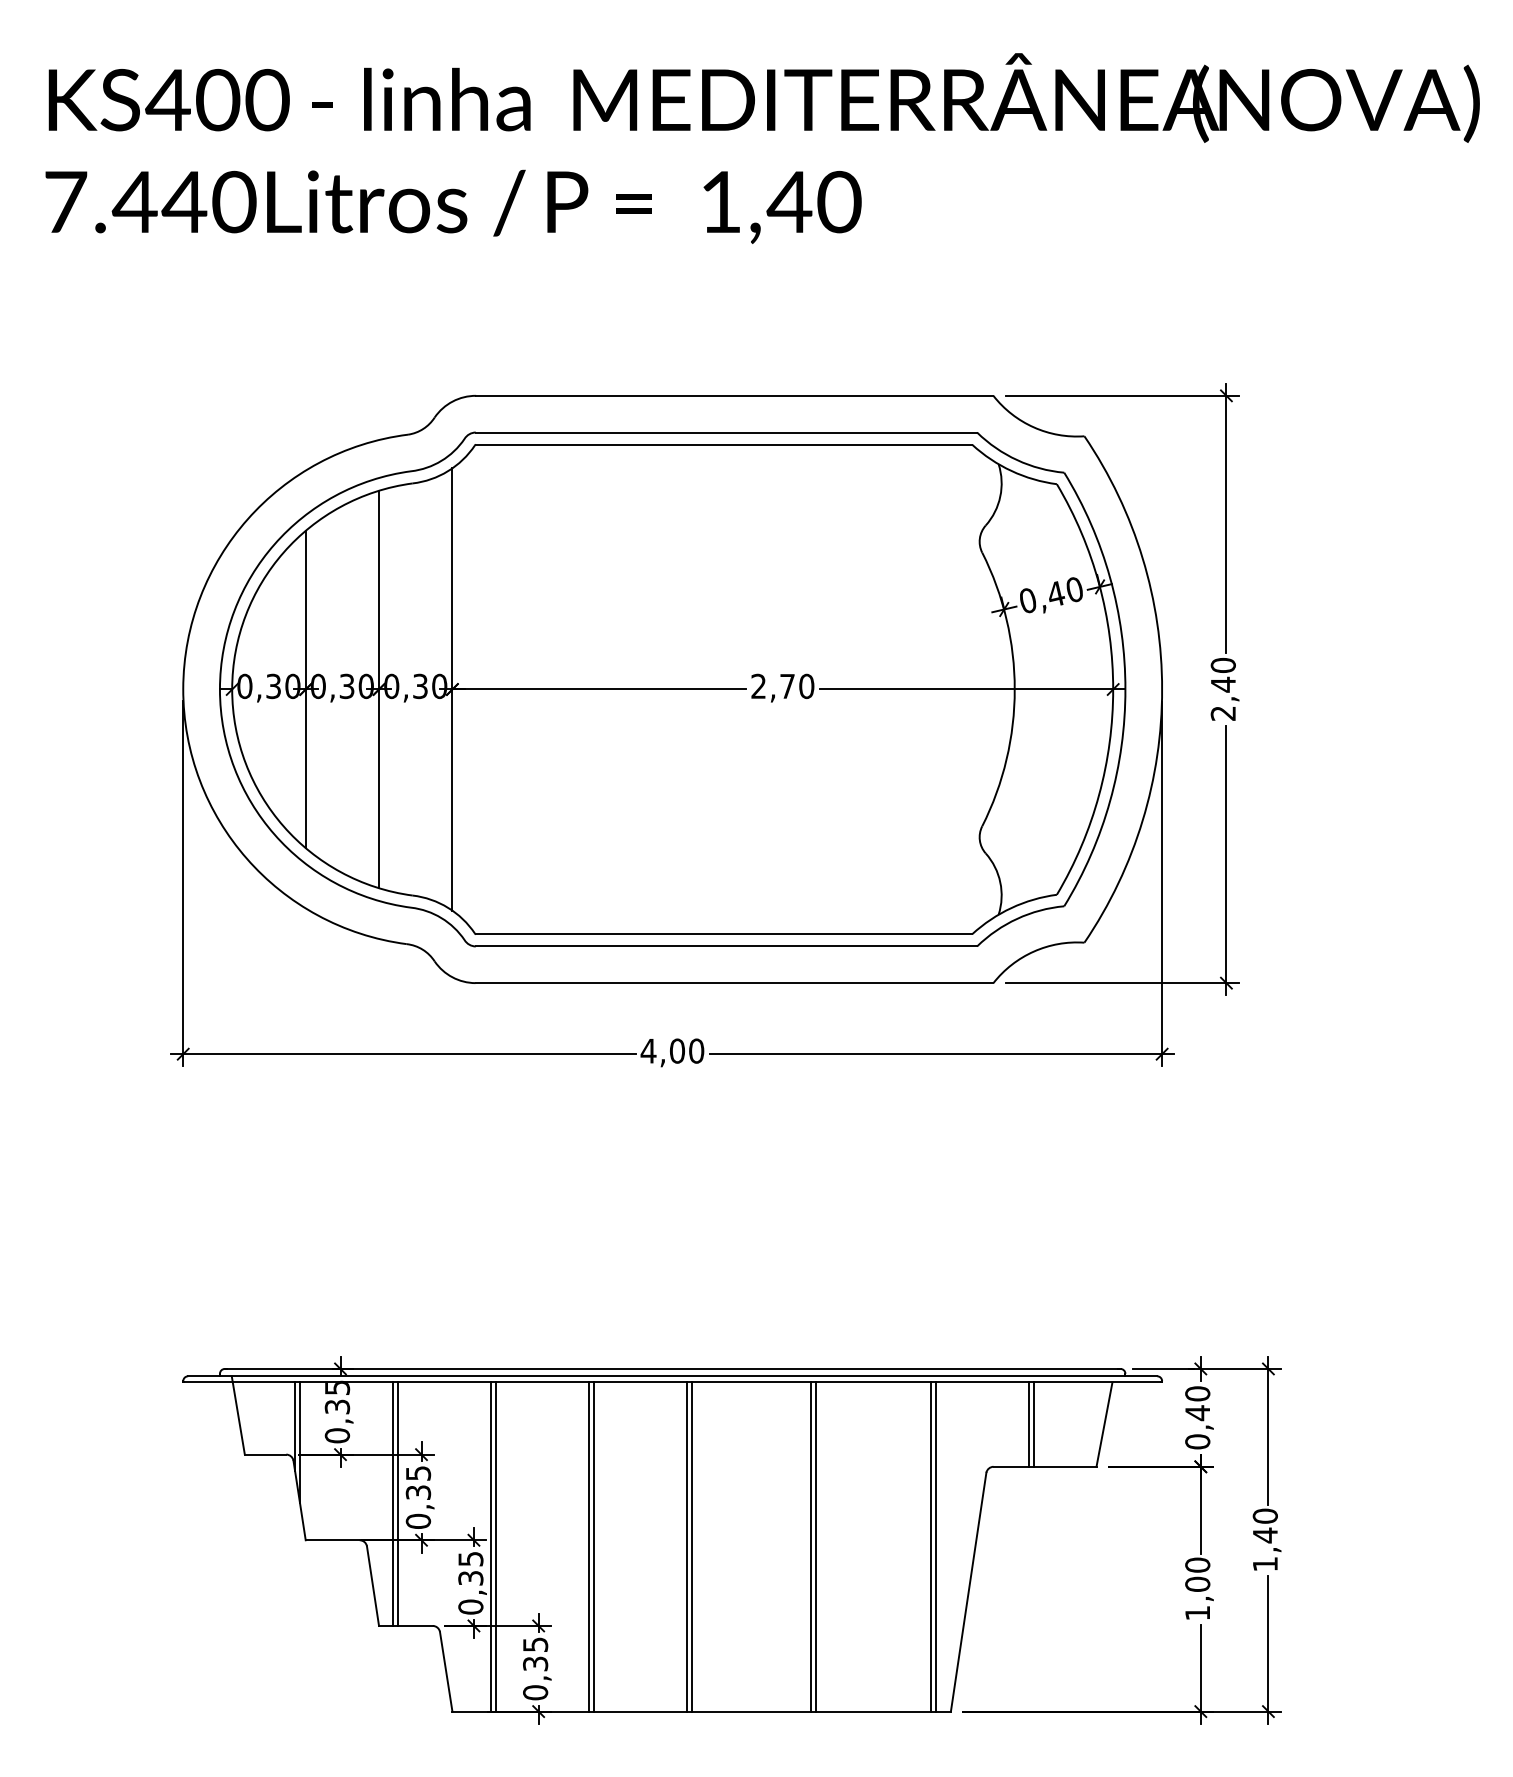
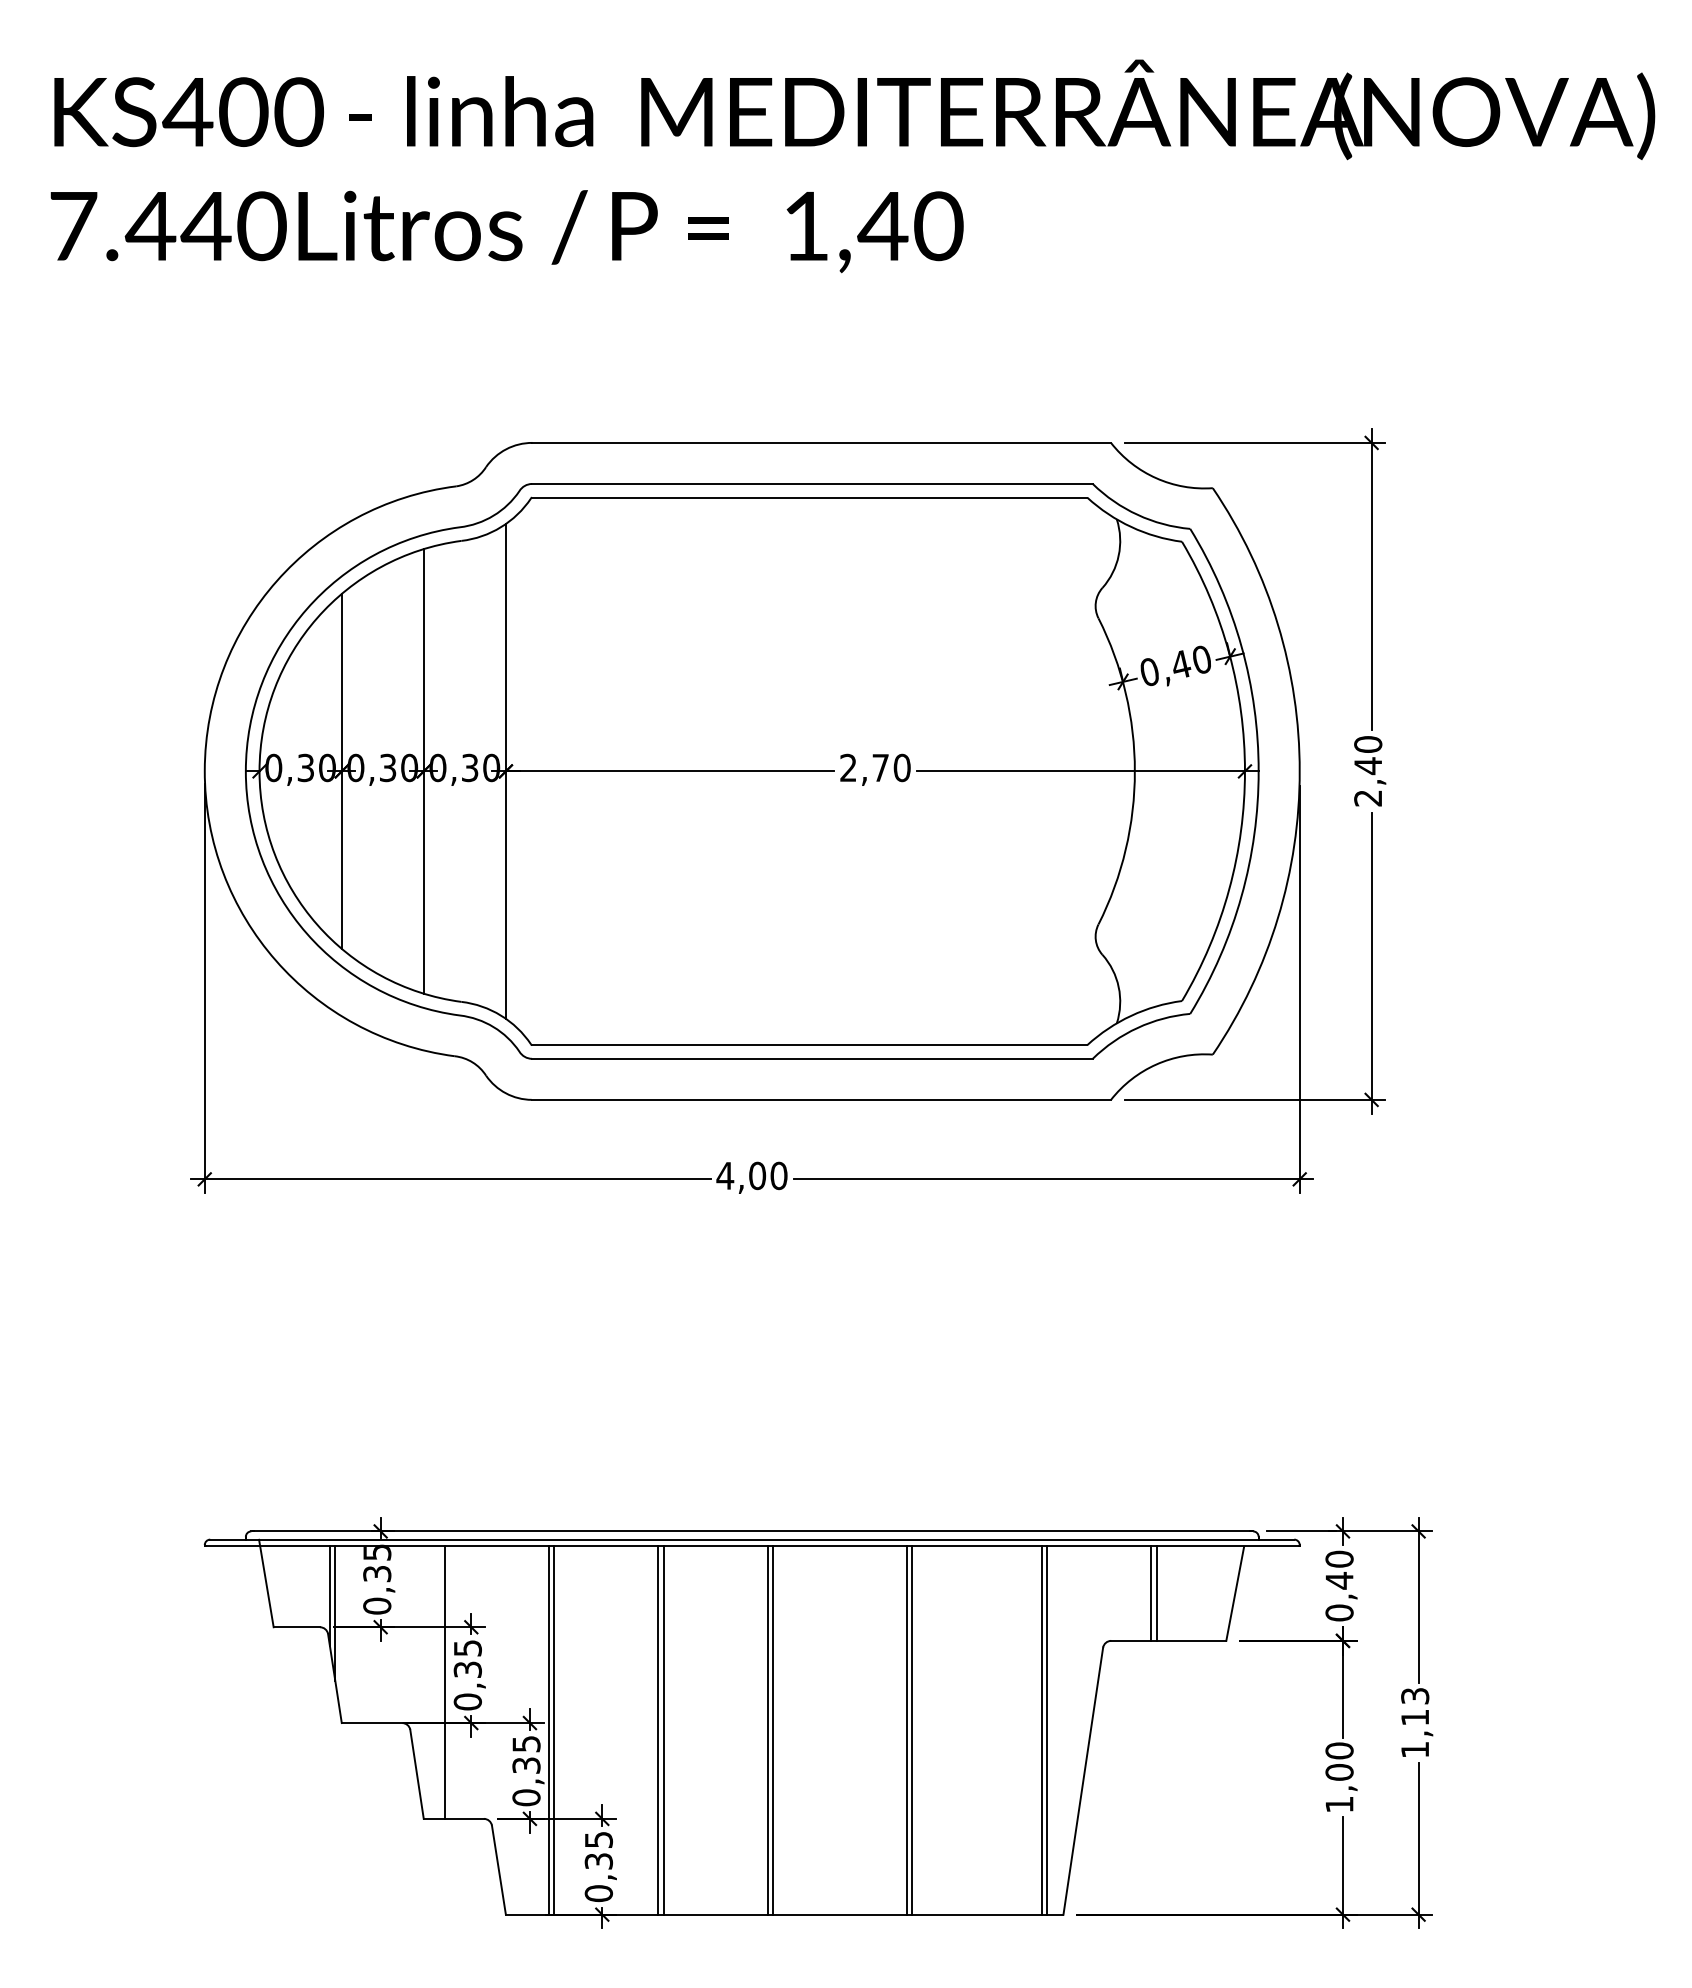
line: (393, 1504) -> (439, 1682), removed
text: (1265, 1525) -> (1415, 1706), 1,40 -> 1,13

